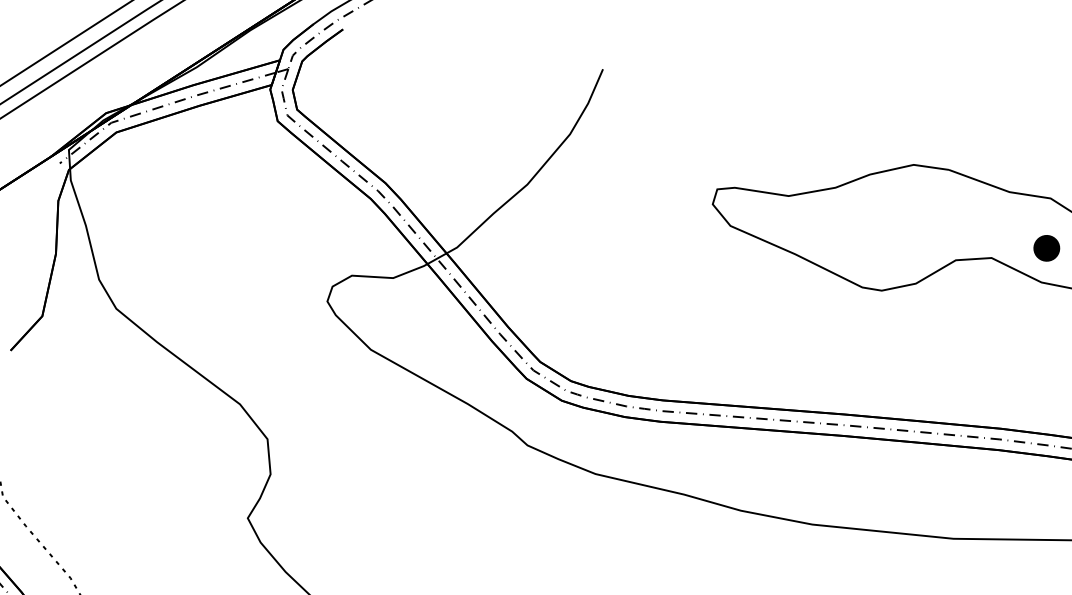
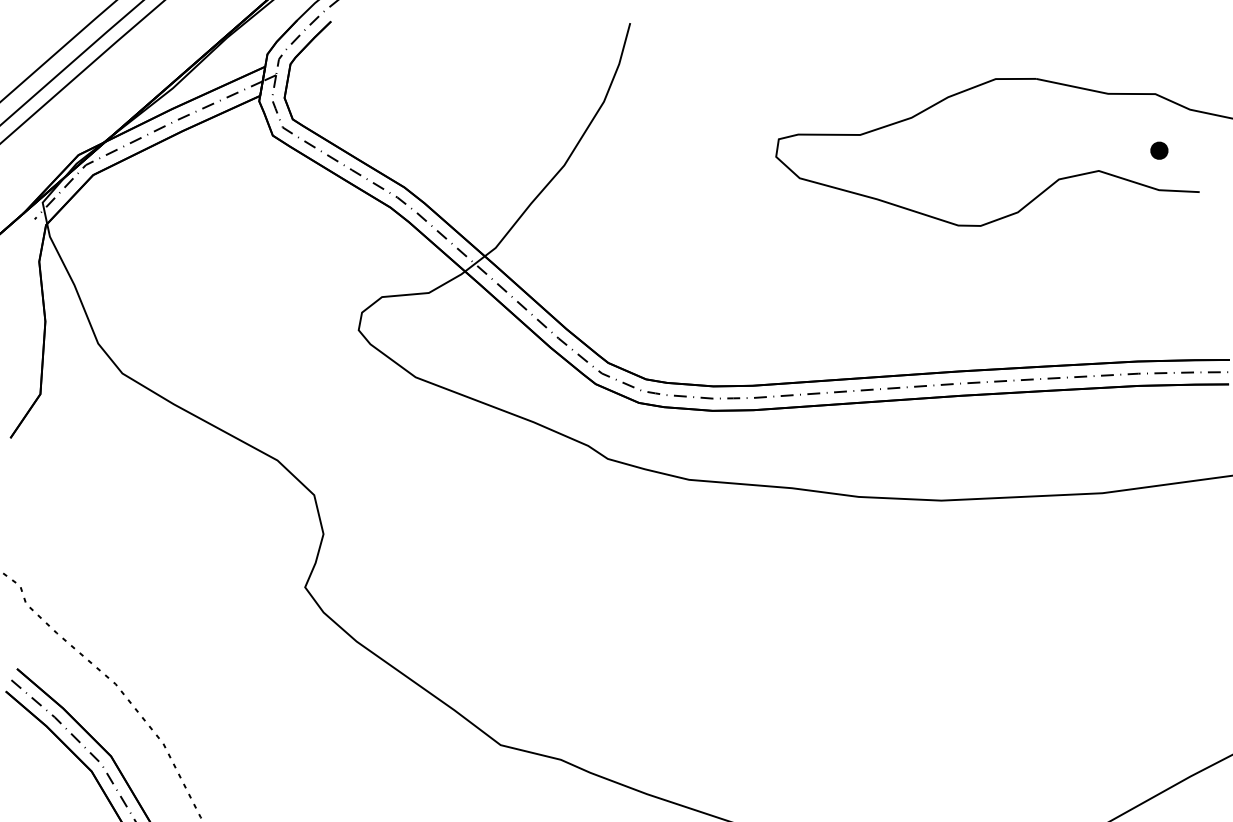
part: (1046, 248) -> (1159, 150), size x0.6

